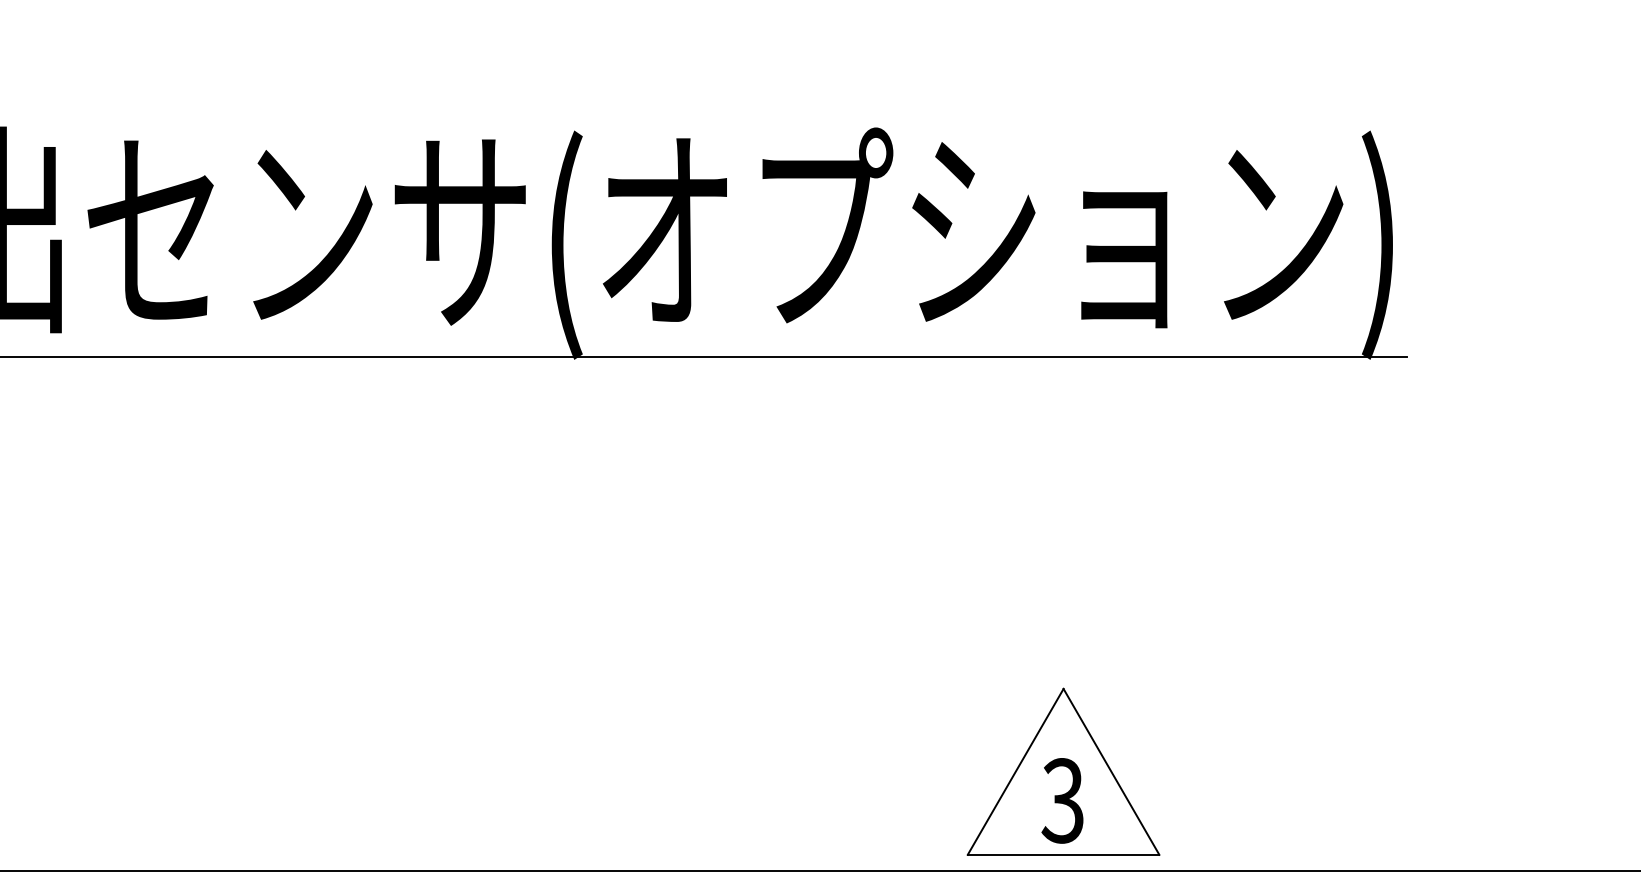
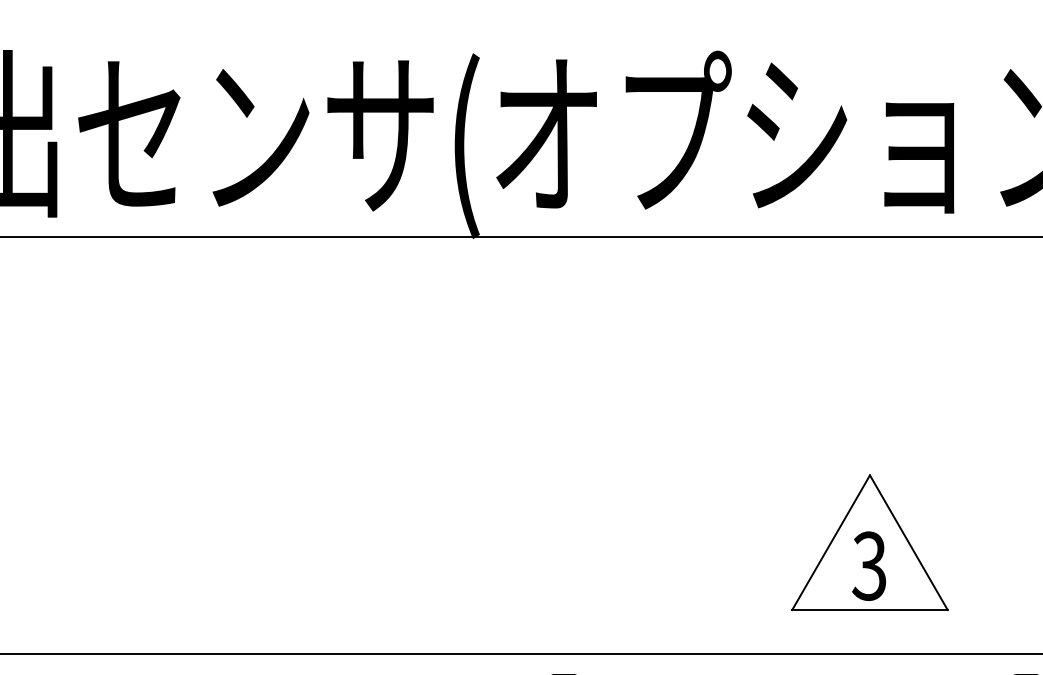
part: (1063, 771) -> (869, 542), moved

